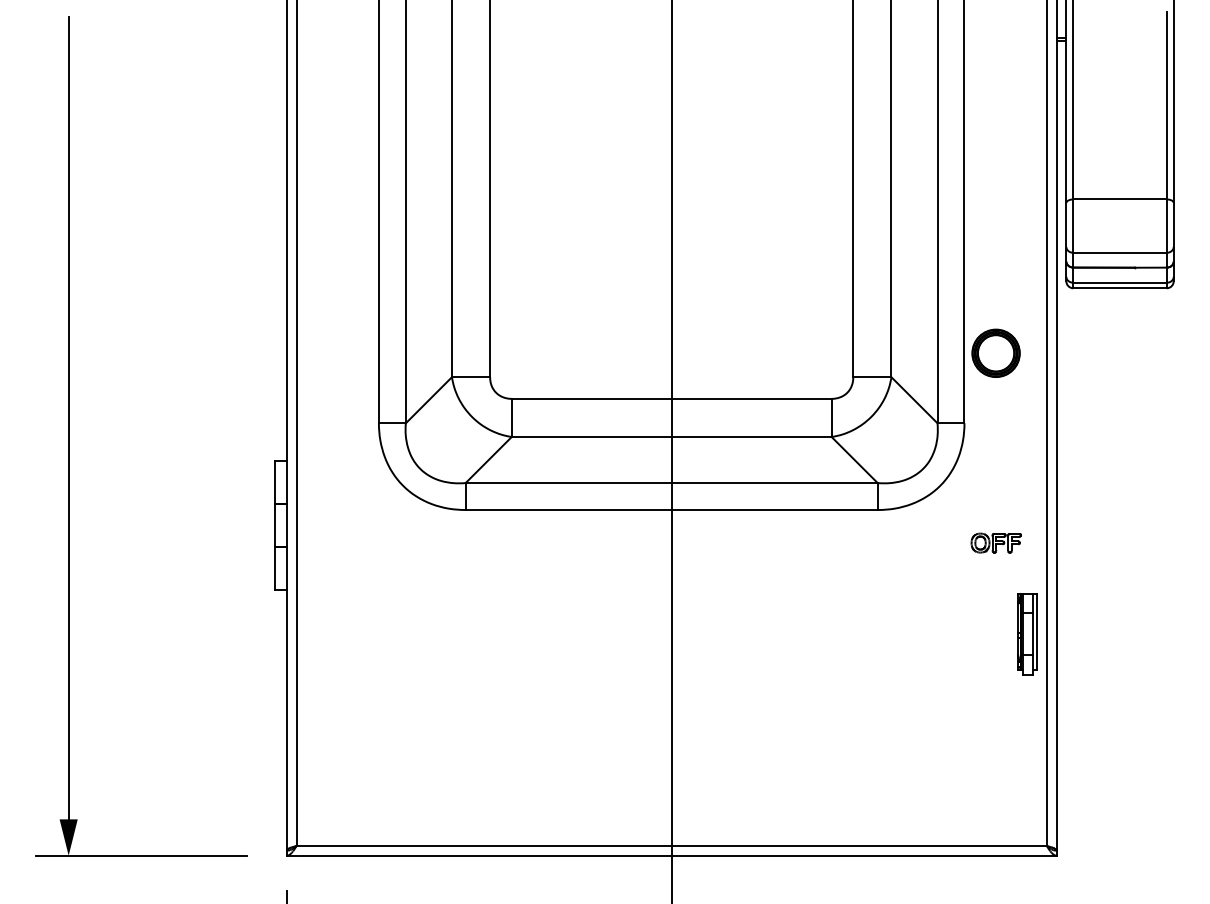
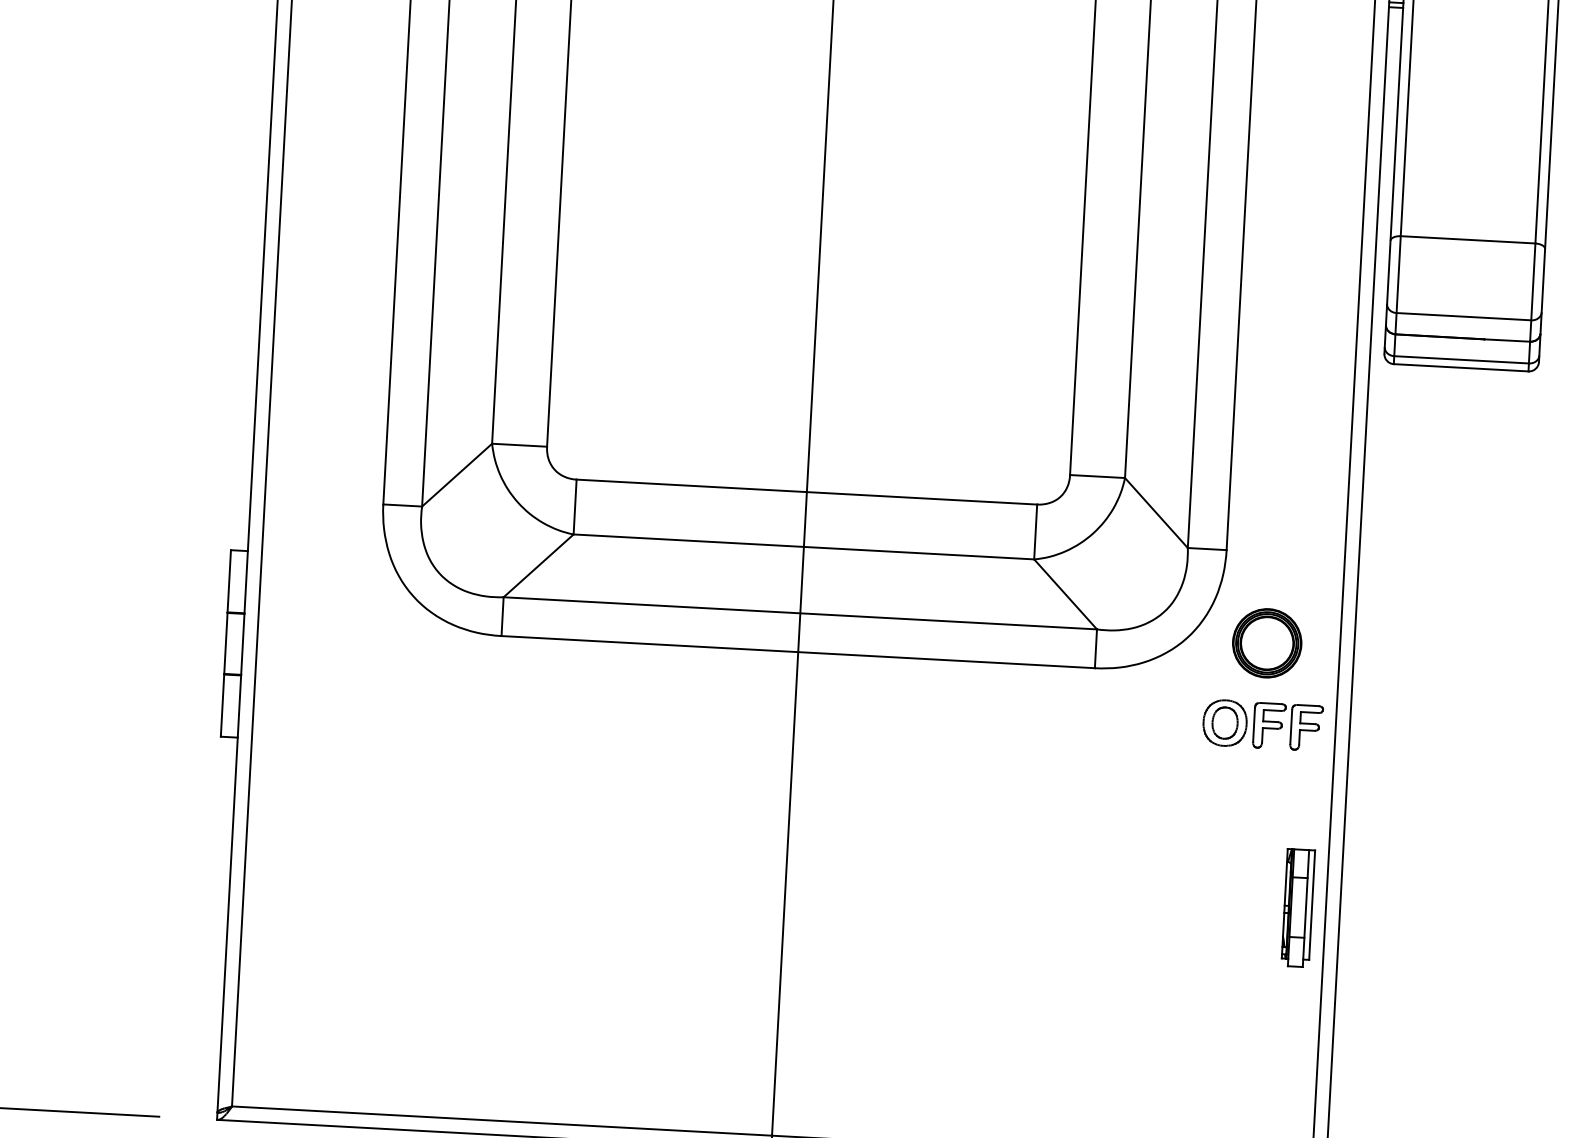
part: (995, 352) -> (1266, 642), moved
part: (996, 542) -> (1263, 724), size x1.67
part: (1027, 634) -> (1298, 908), moved

